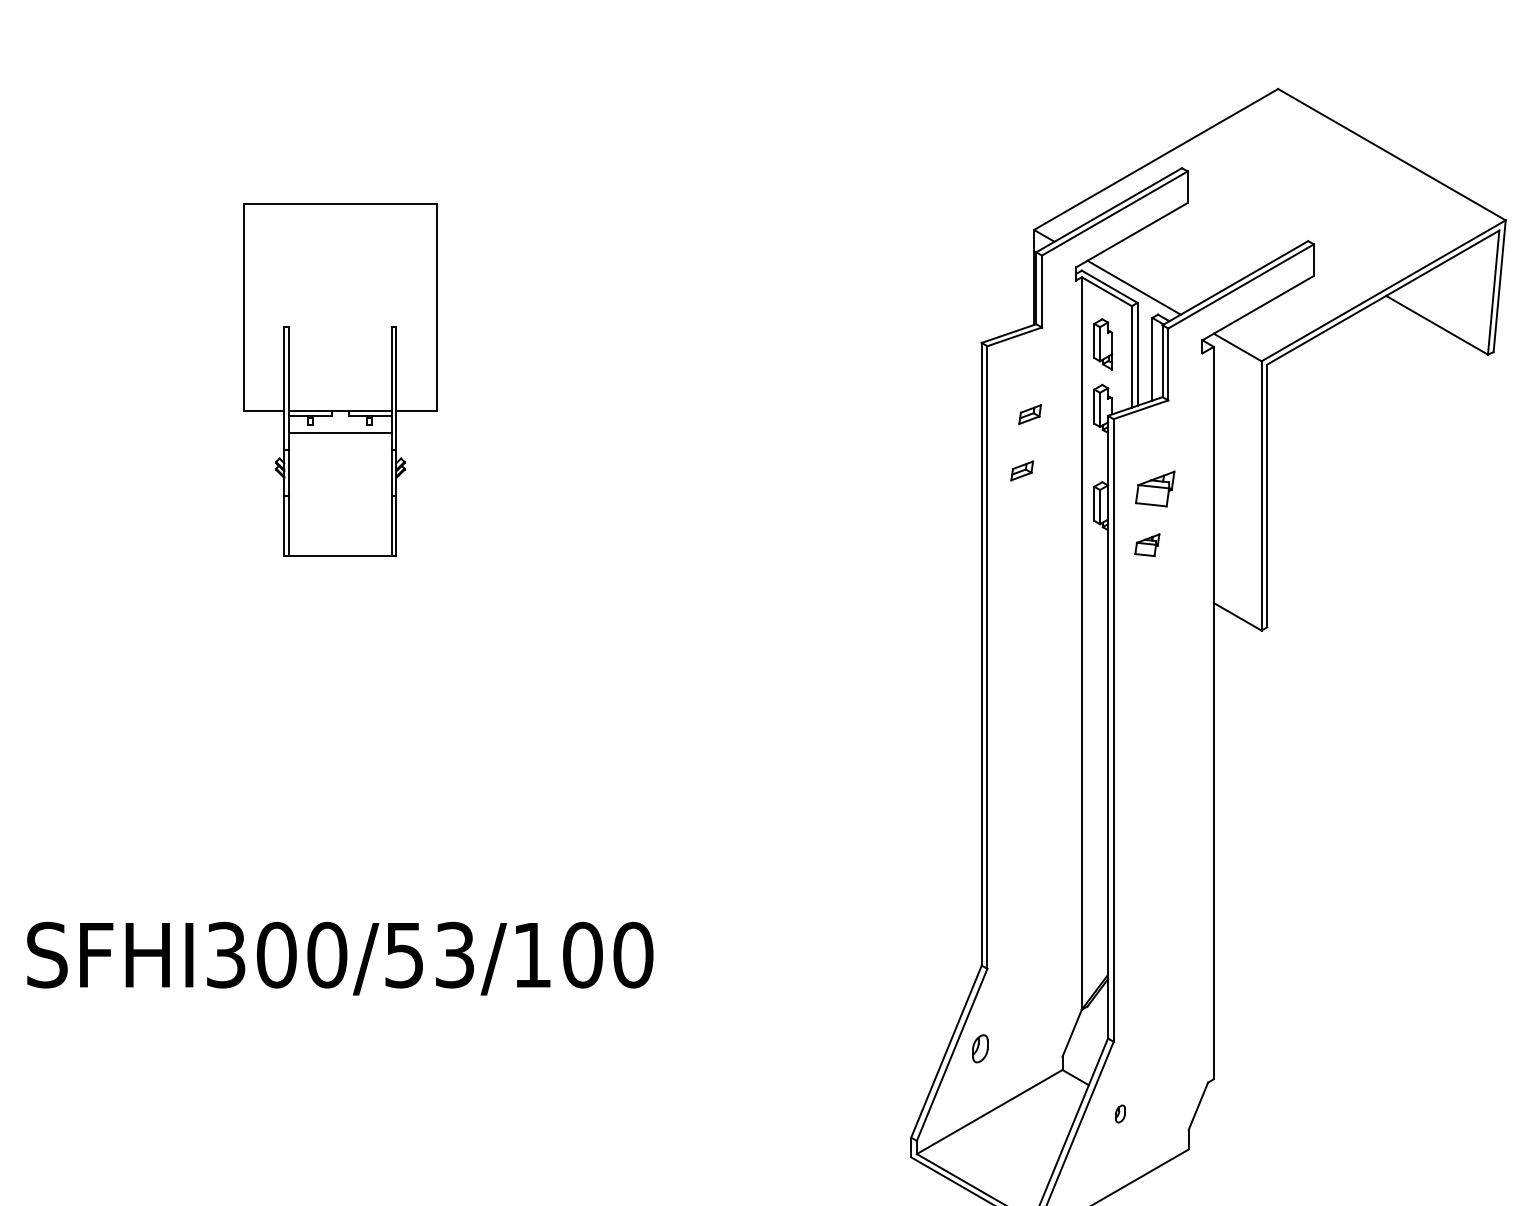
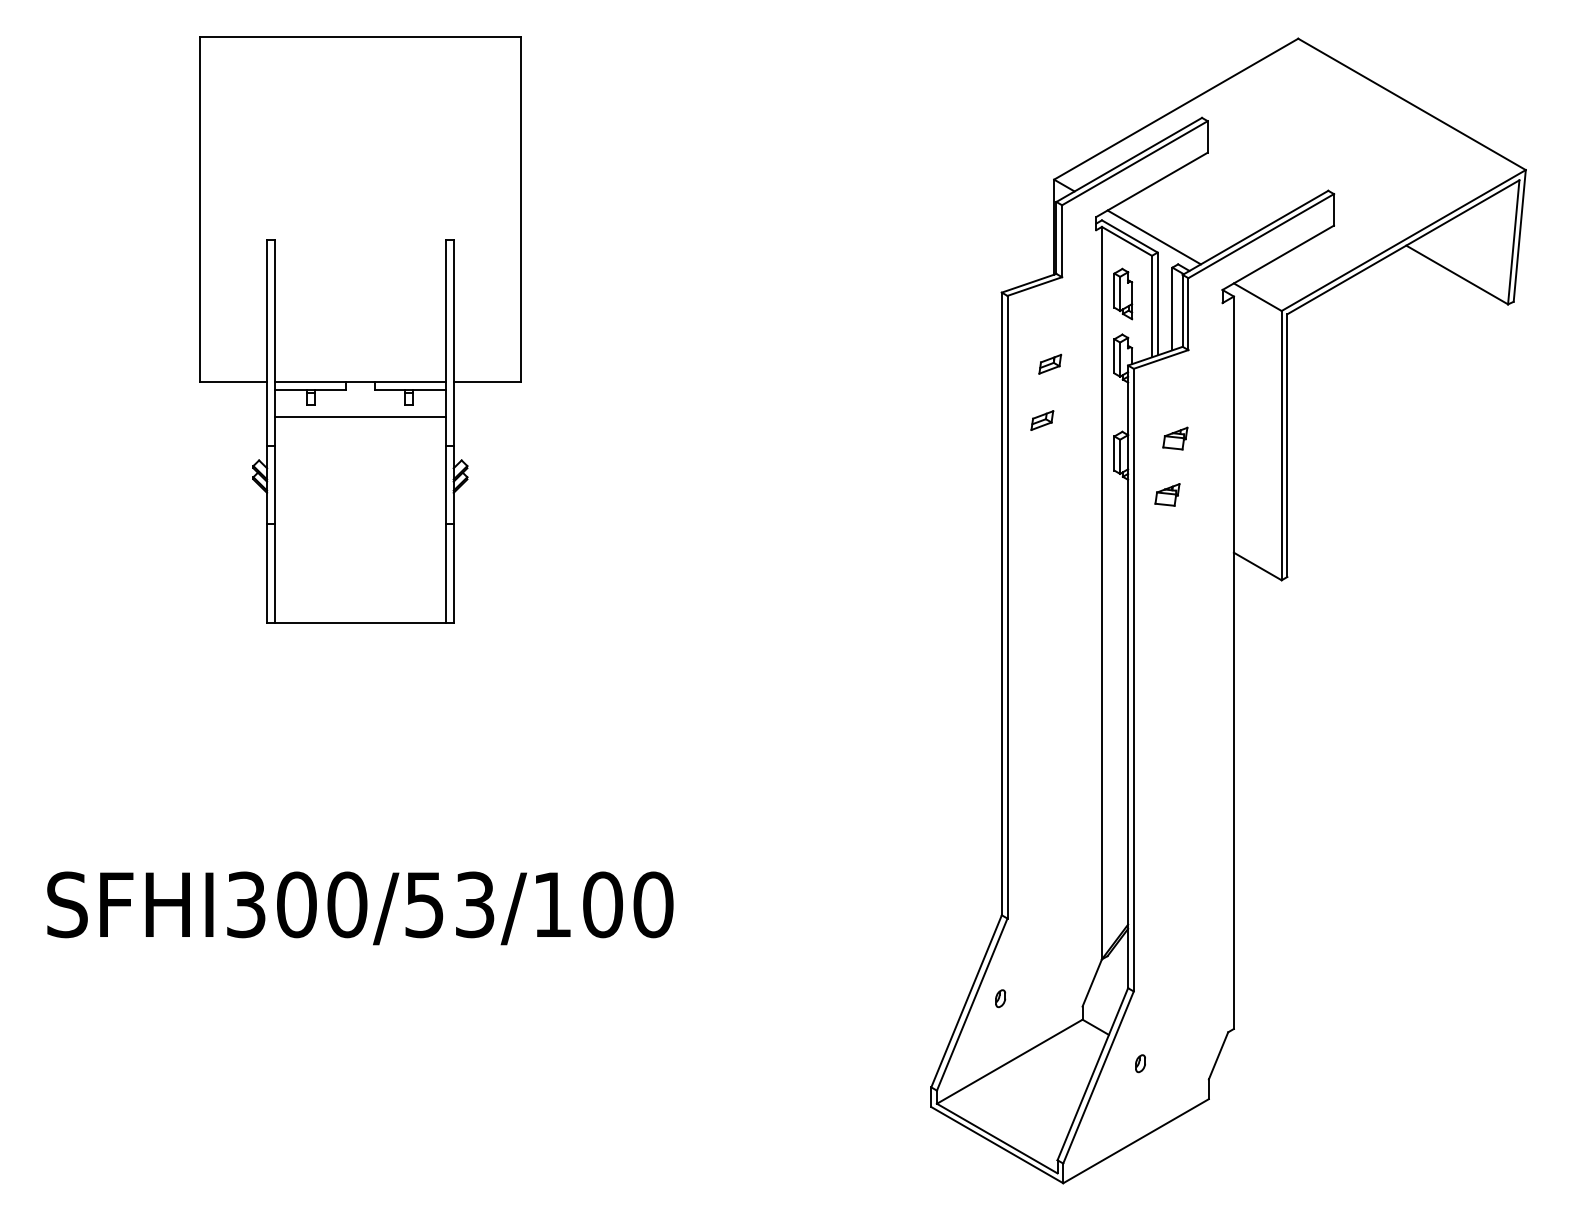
part: (340, 379) -> (360, 329), size x1.67
part: (1155, 488) -> (1175, 438), size x0.62
part: (980, 1048) -> (1000, 998), size x0.62

